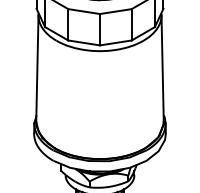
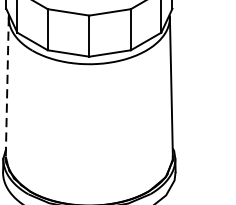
line: (37, 69) -> (7, 88), solid -> dashed

